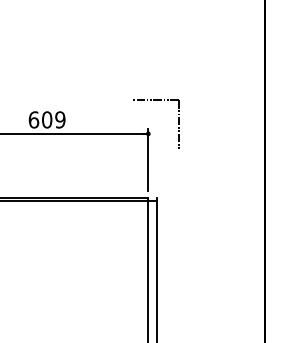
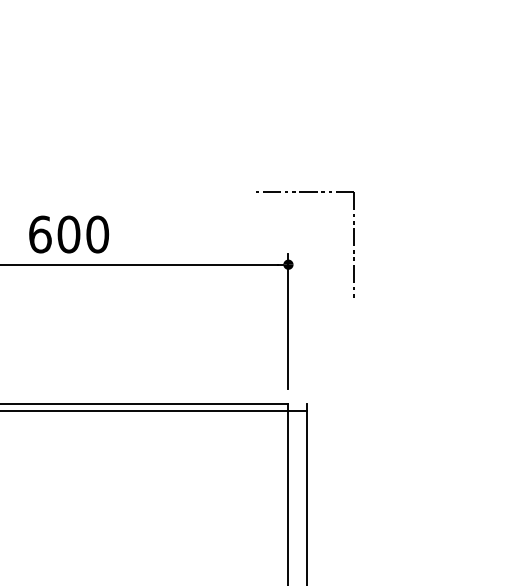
text: (60, 119) -> (97, 233), 609 -> 600

